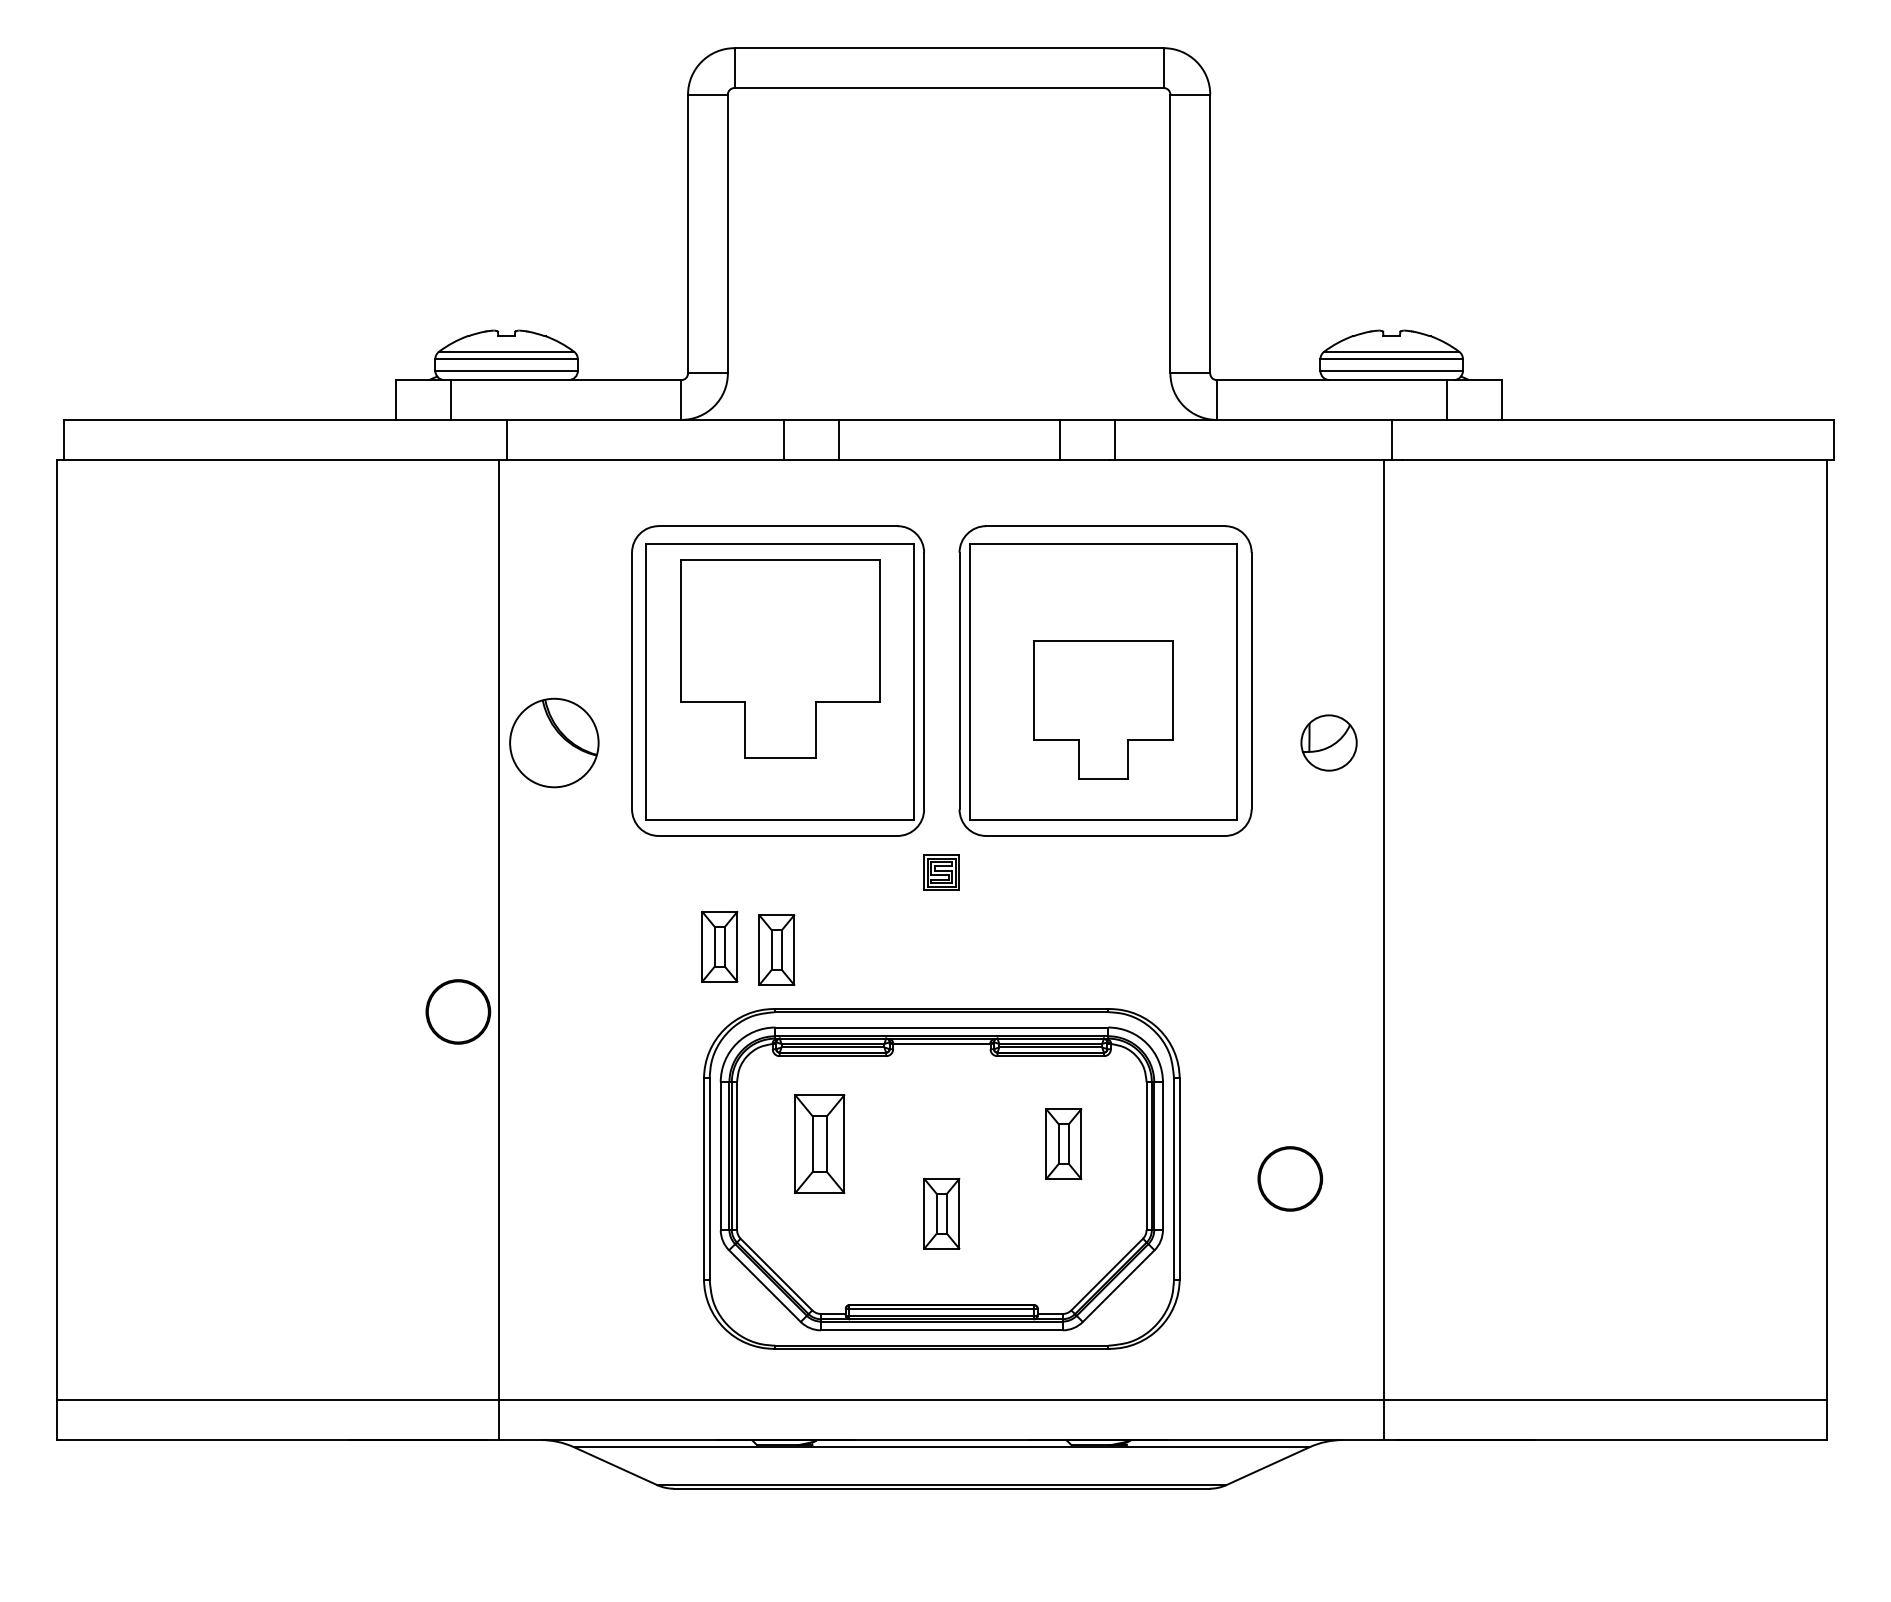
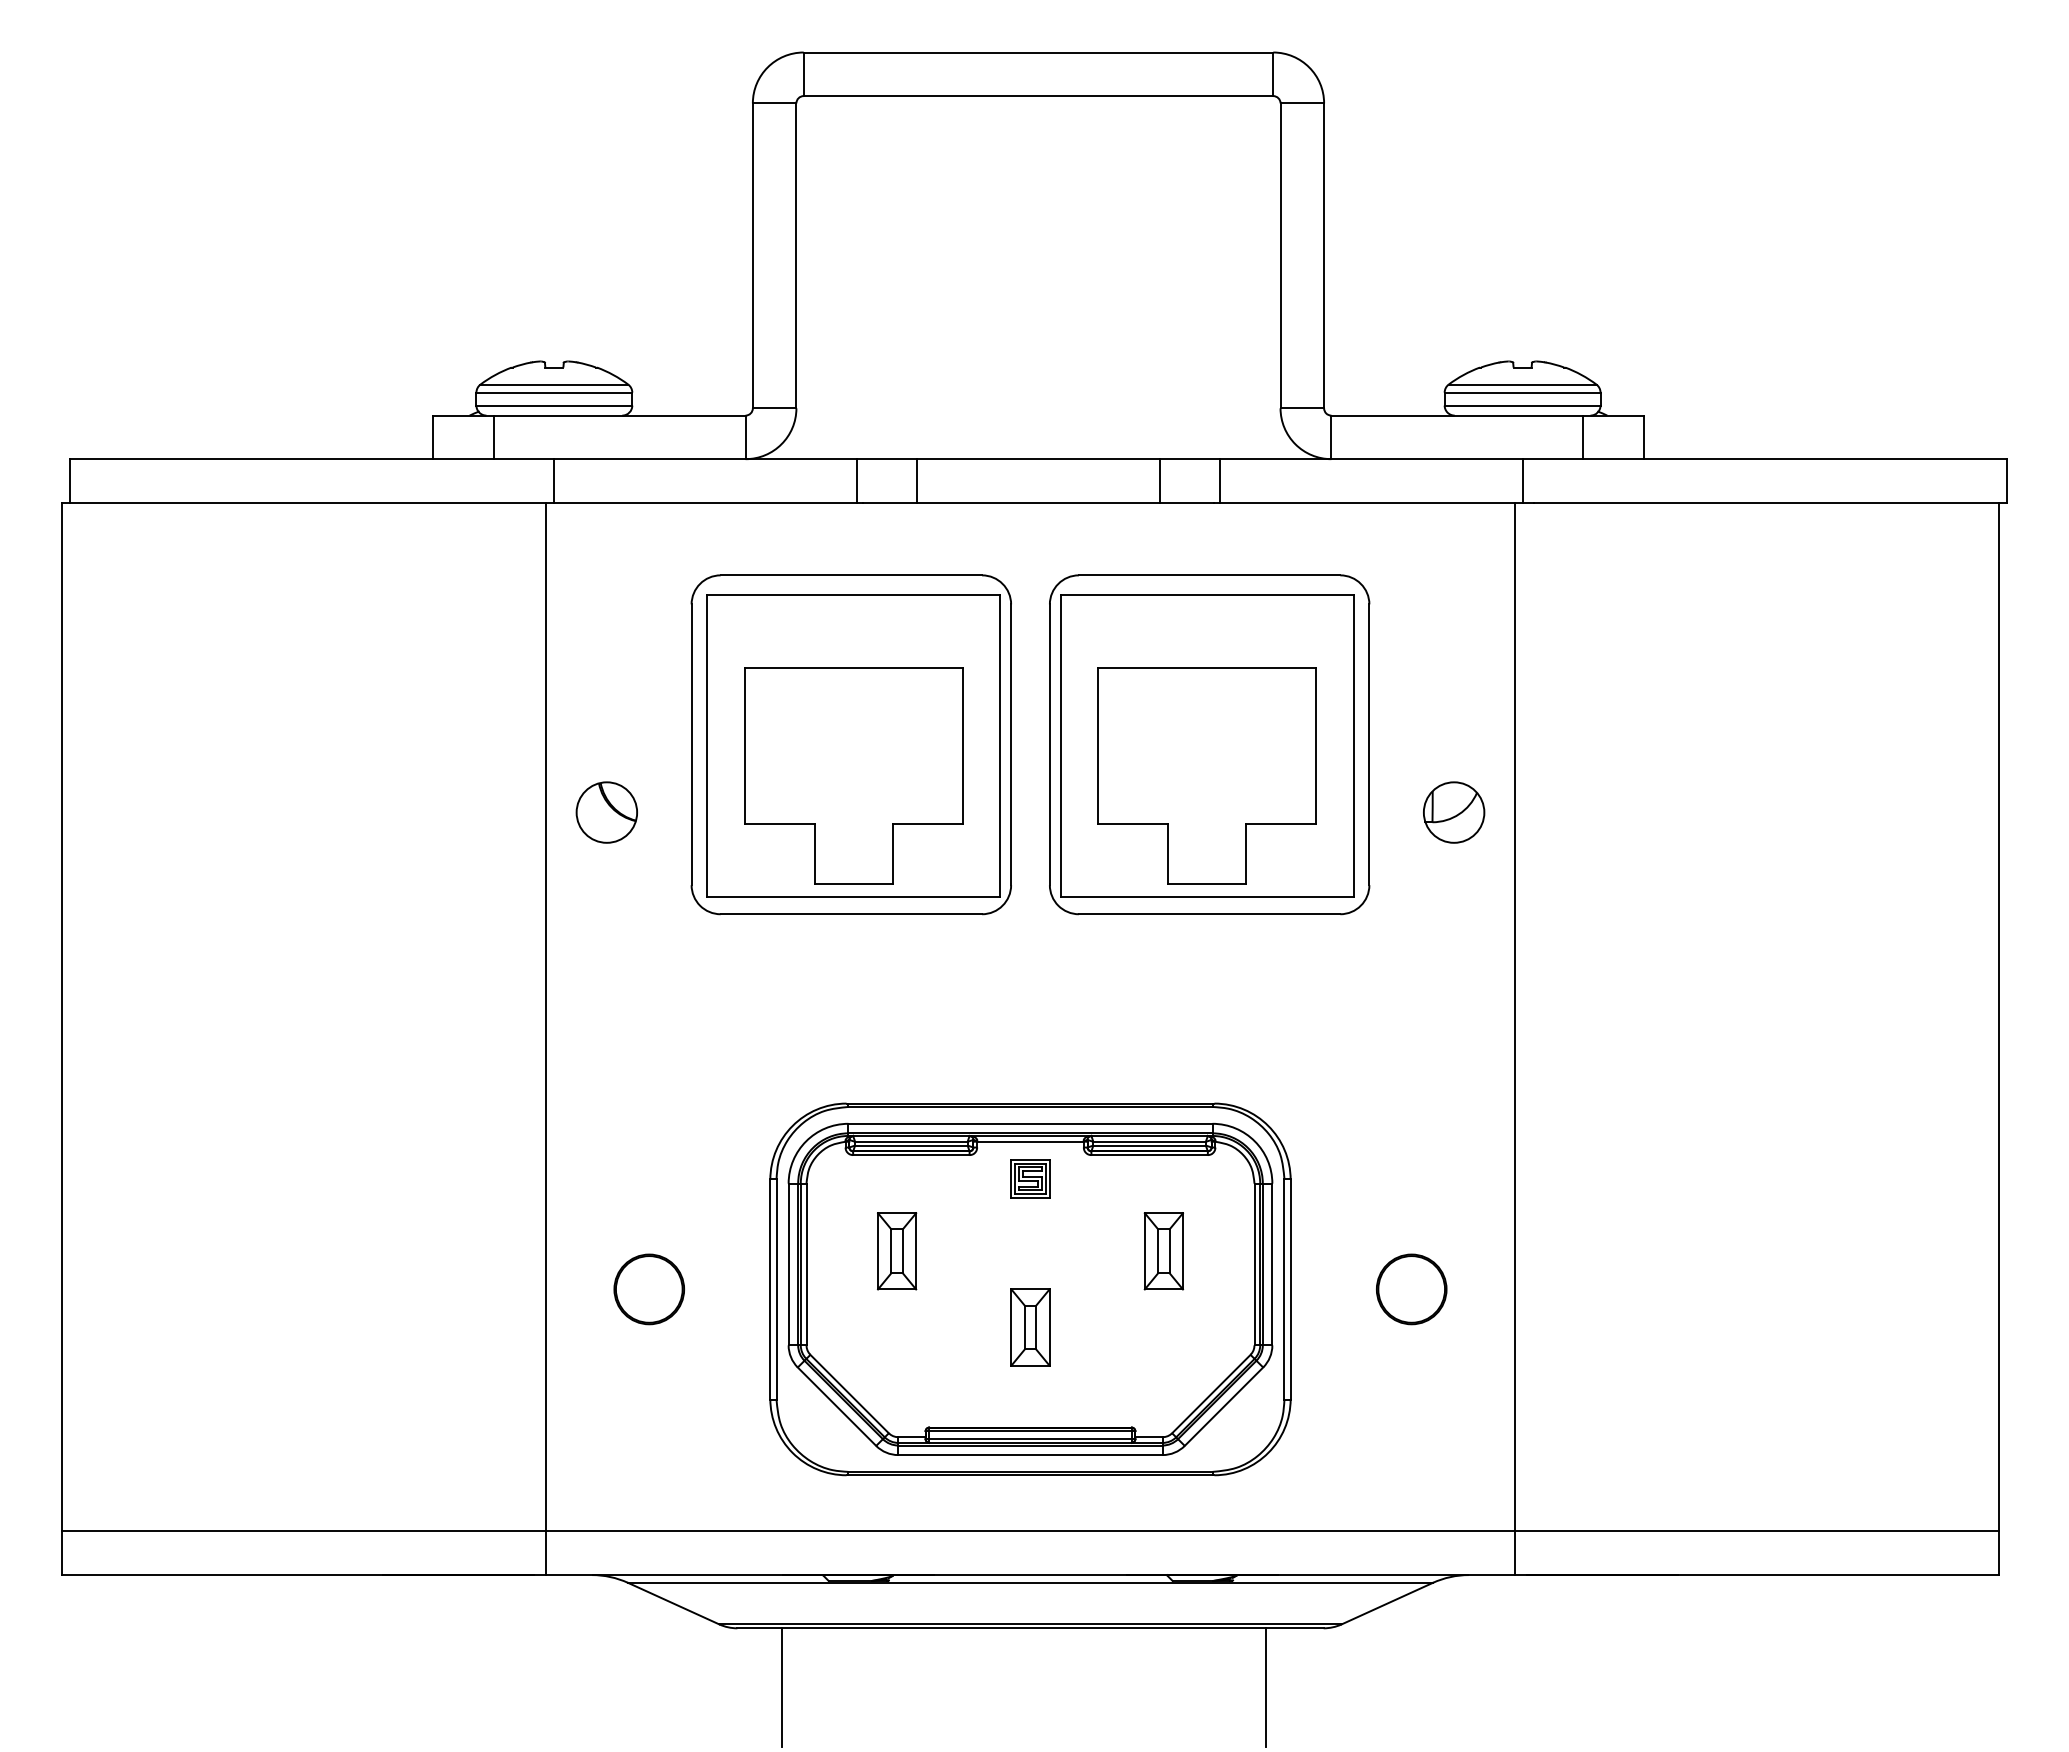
part: (780, 658) -> (854, 775), moved
part: (1103, 709) -> (1207, 775), size x1.43
part: (554, 742) -> (606, 812), size x0.62
part: (941, 872) -> (1030, 1178), moved
part: (719, 946) -> (787, 1035), removed
part: (776, 949) -> (849, 1038), removed
part: (458, 1011) -> (649, 1288), moved
part: (819, 1143) -> (896, 1250), size x0.71
line: (714, 1542) -> (781, 1687), added
line: (1157, 1542) -> (1266, 1687), added

